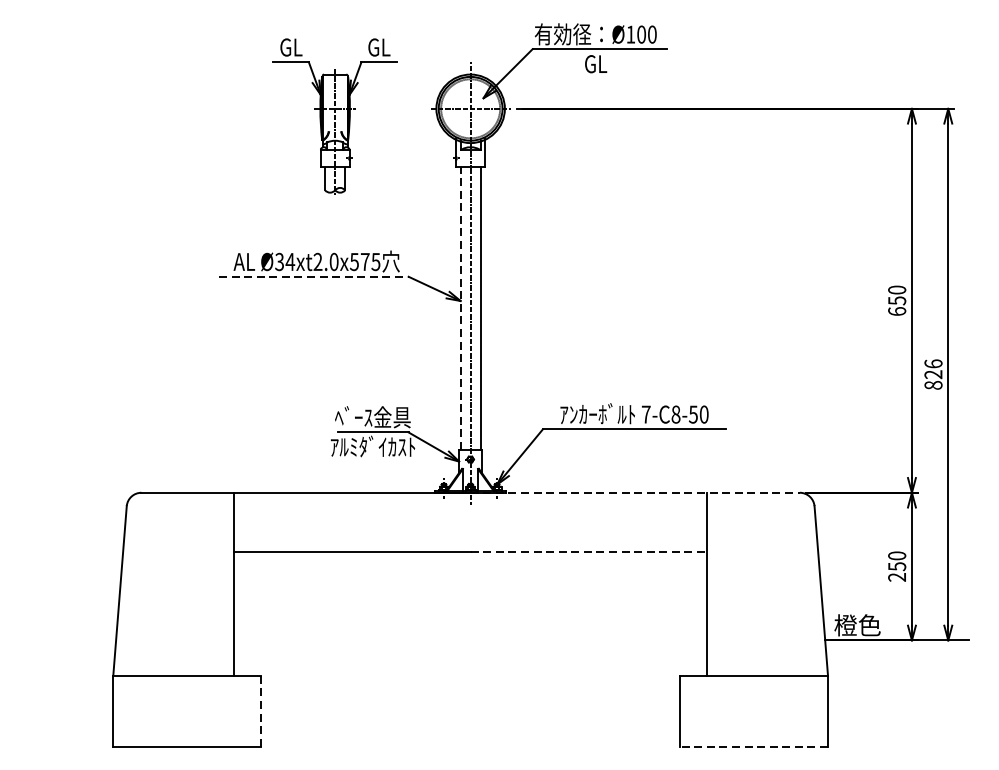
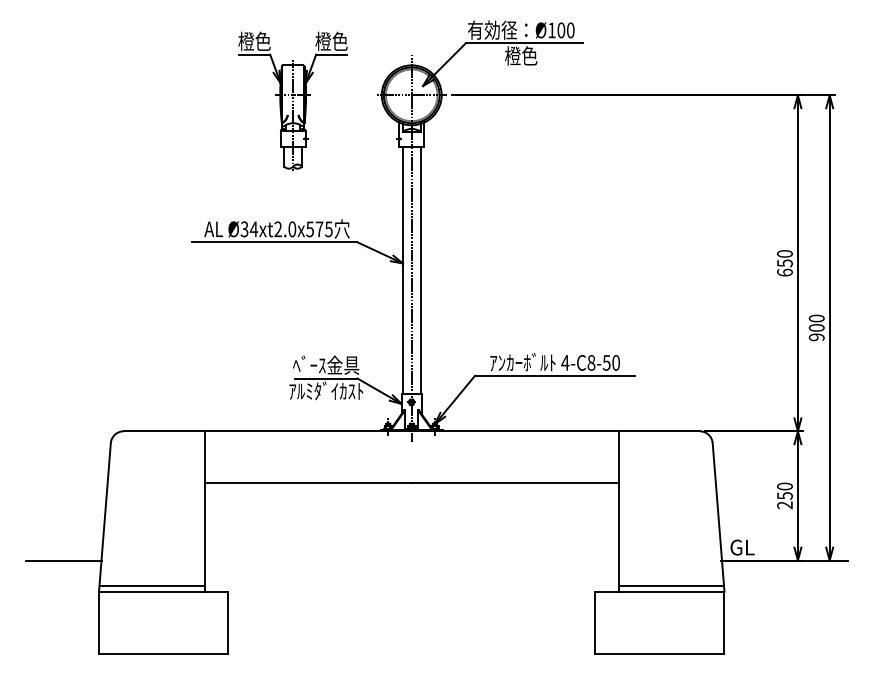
text: (290, 47) -> (254, 41), GL -> 橙色
text: (378, 47) -> (331, 41), GL -> 橙色
text: (596, 63) -> (521, 55), GL -> 橙色
line: (313, 277) -> (274, 242), dashed -> solid
line: (460, 309) -> (402, 270), dashed -> solid
text: (933, 374) -> (816, 327), 826 -> 900
text: (646, 414) -> (565, 362), 7-C8-50 -> 4-C8-50
line: (636, 492) -> (556, 431), dashed -> solid
line: (589, 551) -> (515, 482), dashed -> solid
text: (857, 624) -> (750, 546), 橙色 -> GL
line: (73, 640) -> (64, 560), added
line: (174, 670) -> (152, 586), added
line: (766, 670) -> (670, 586), added
line: (261, 712) -> (228, 623), dashed -> solid
line: (753, 746) -> (659, 653), dashed -> solid

